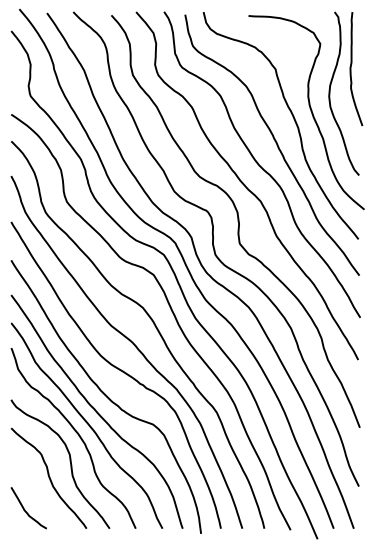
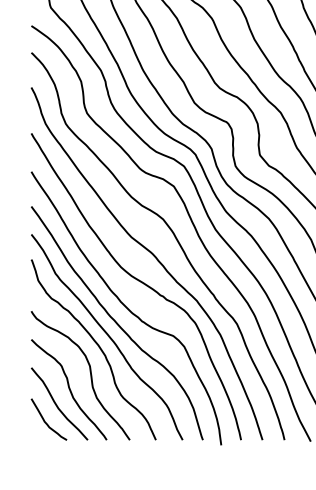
curve: (37, 493) -> (57, 404), added

